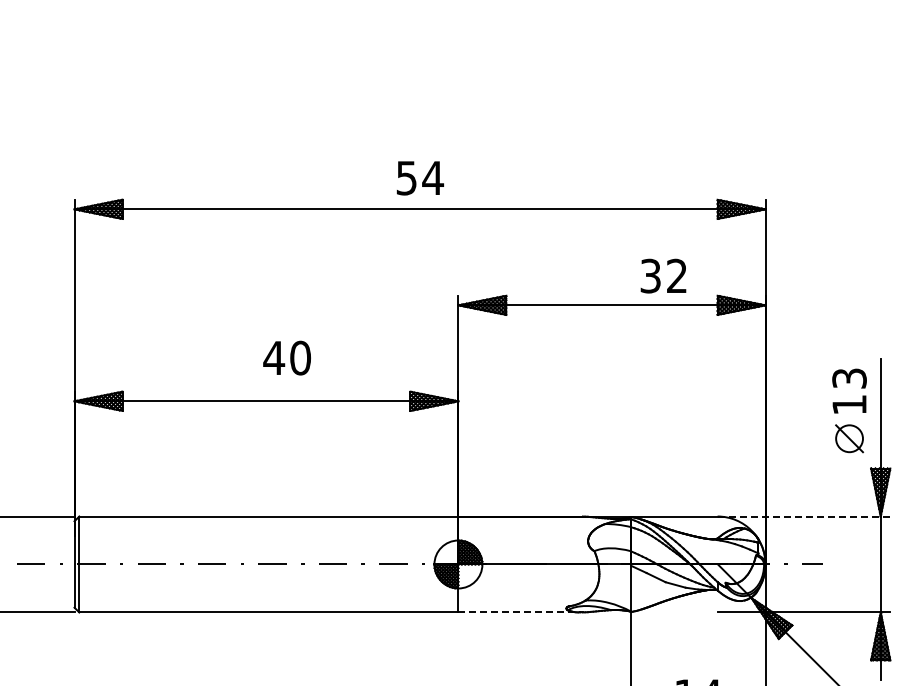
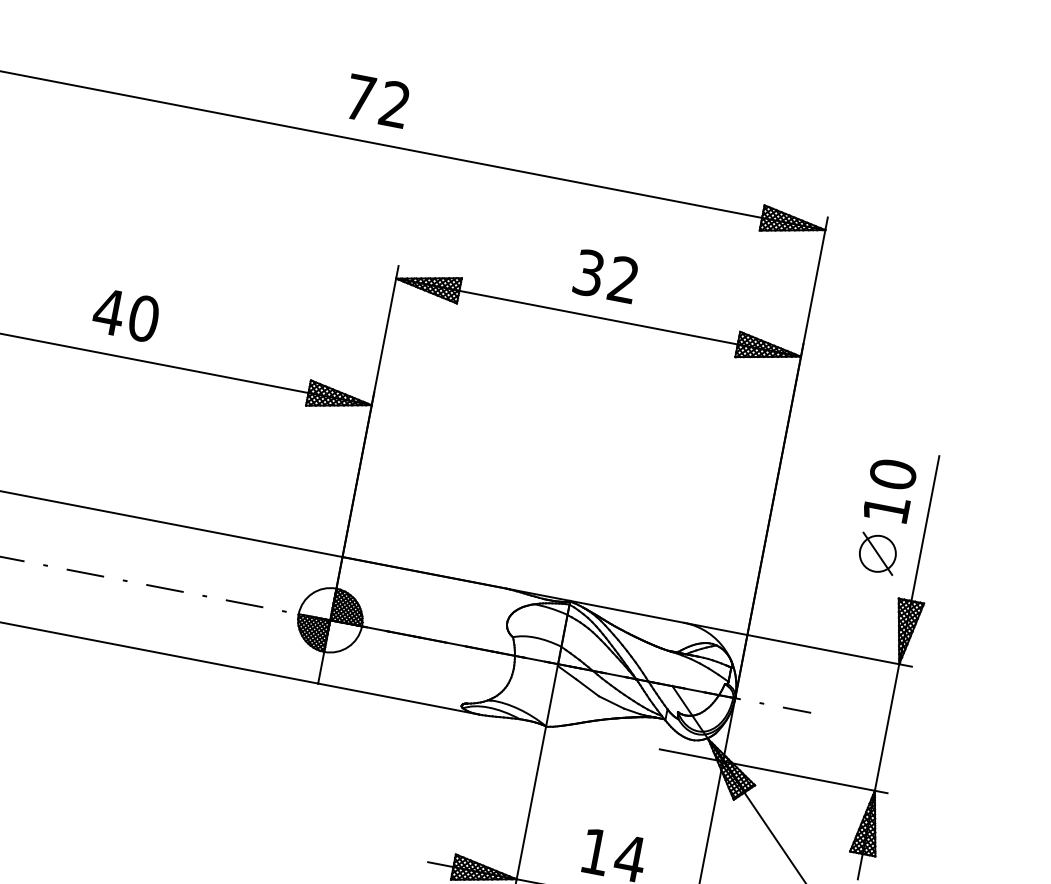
text: (420, 177) -> (378, 100), 54 -> 72
text: (663, 275) -> (606, 275), moved
text: (286, 357) -> (125, 314), moved
text: (849, 378) -> (893, 474), 13 -> 10
line: (803, 516) -> (797, 644), dashed -> solid
line: (519, 612) -> (398, 699), dashed -> solid

